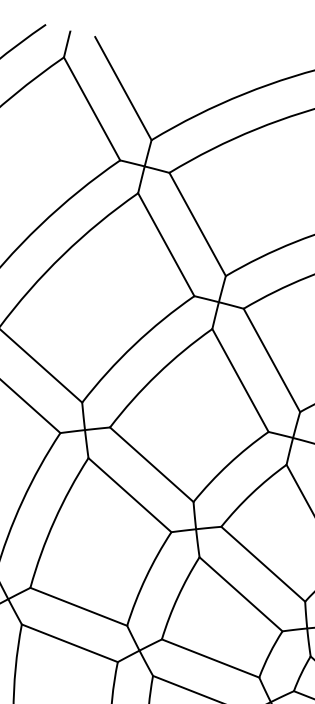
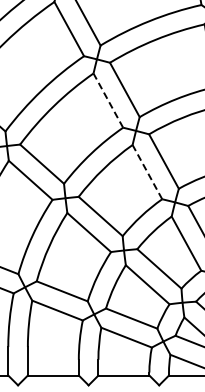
line: (166, 244) -> (108, 100), solid -> dashed
line: (240, 381) -> (147, 172), solid -> dashed

